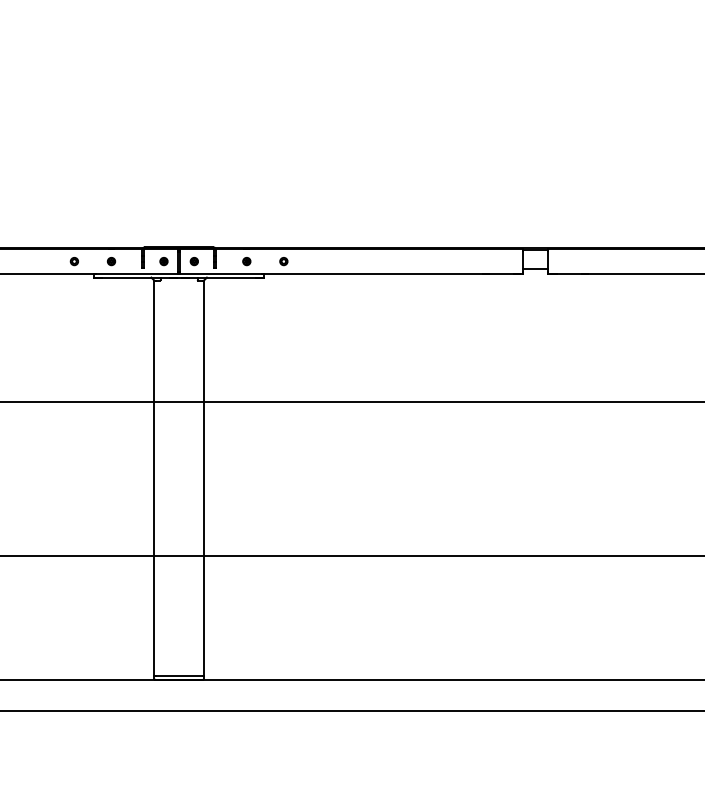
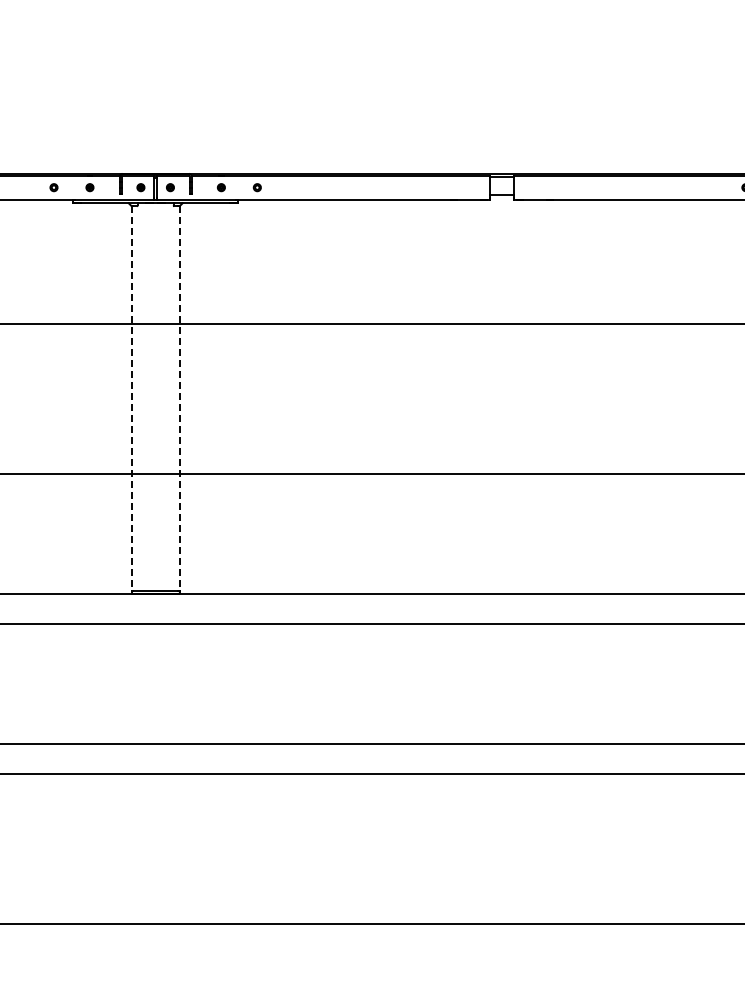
line: (154, 478) -> (131, 398), solid -> dashed
line: (203, 478) -> (179, 398), solid -> dashed

